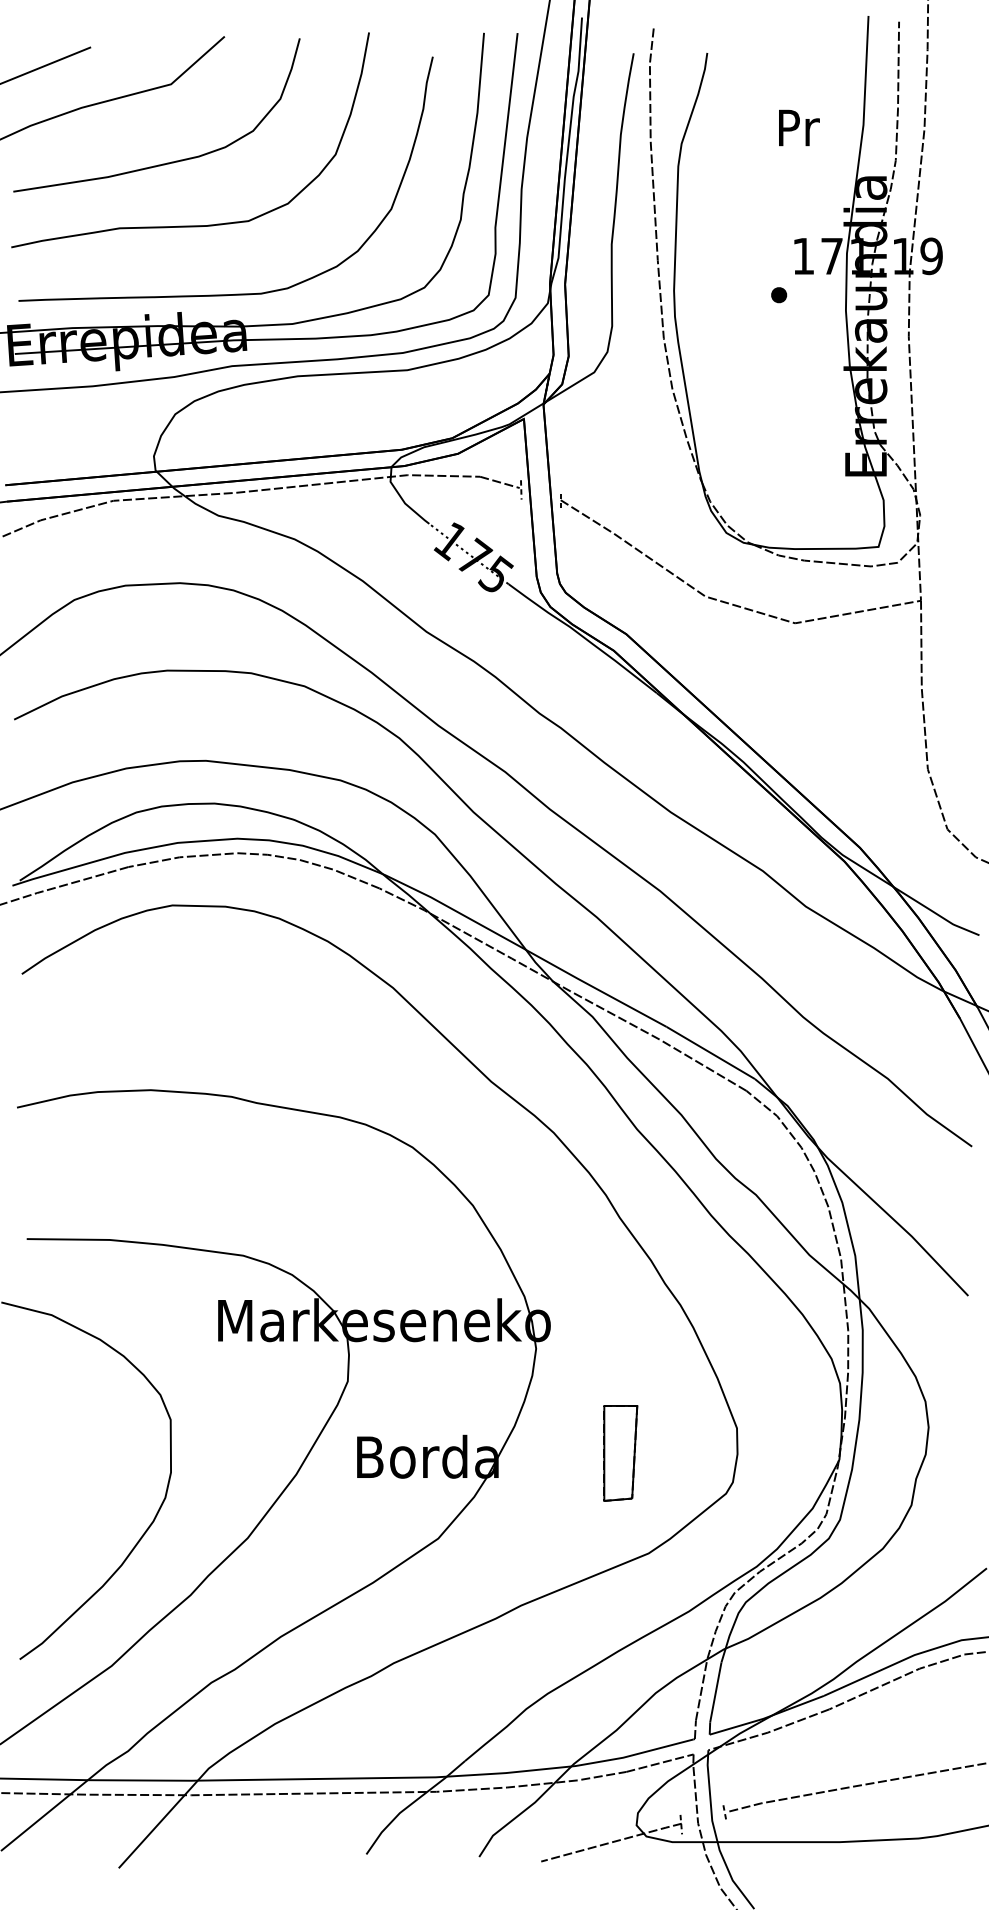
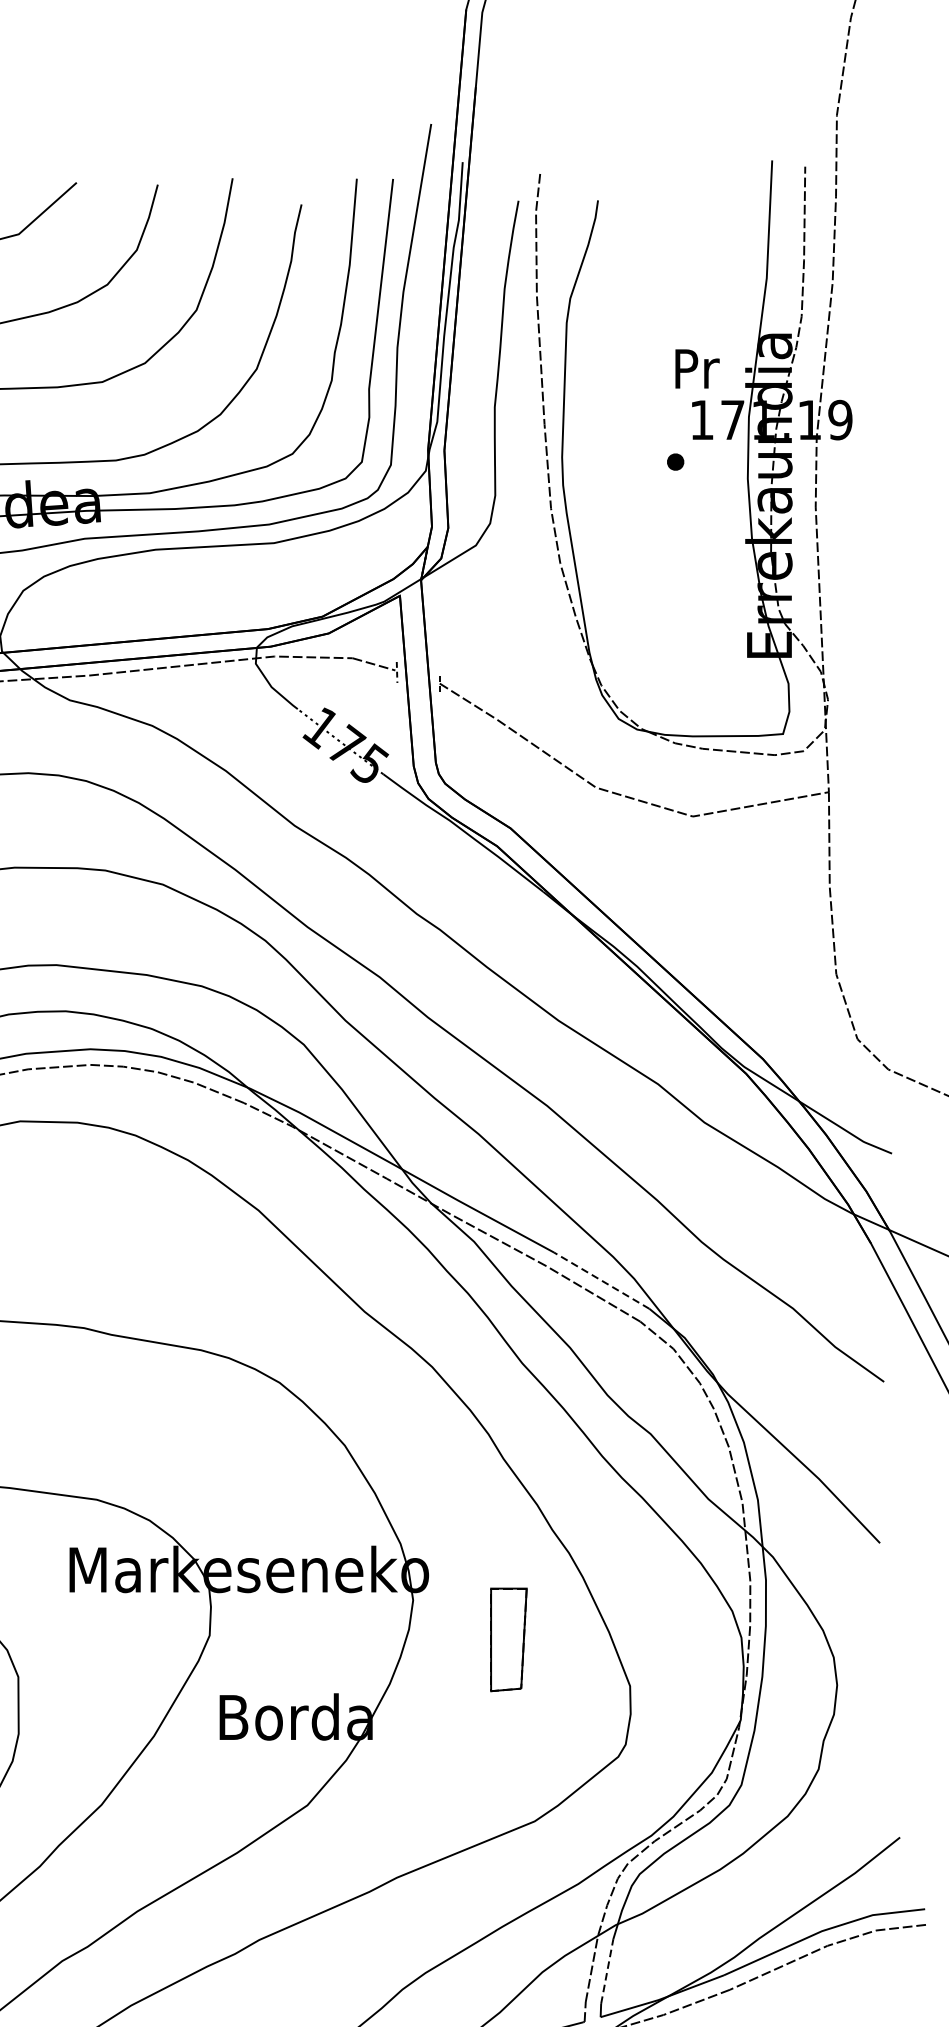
text: (799, 127) -> (697, 368), moved
line: (710, 1052) -> (601, 1280), solid -> dashed
part: (620, 1453) -> (508, 1639), moved
line: (715, 1691) -> (606, 1970), solid -> dashed

